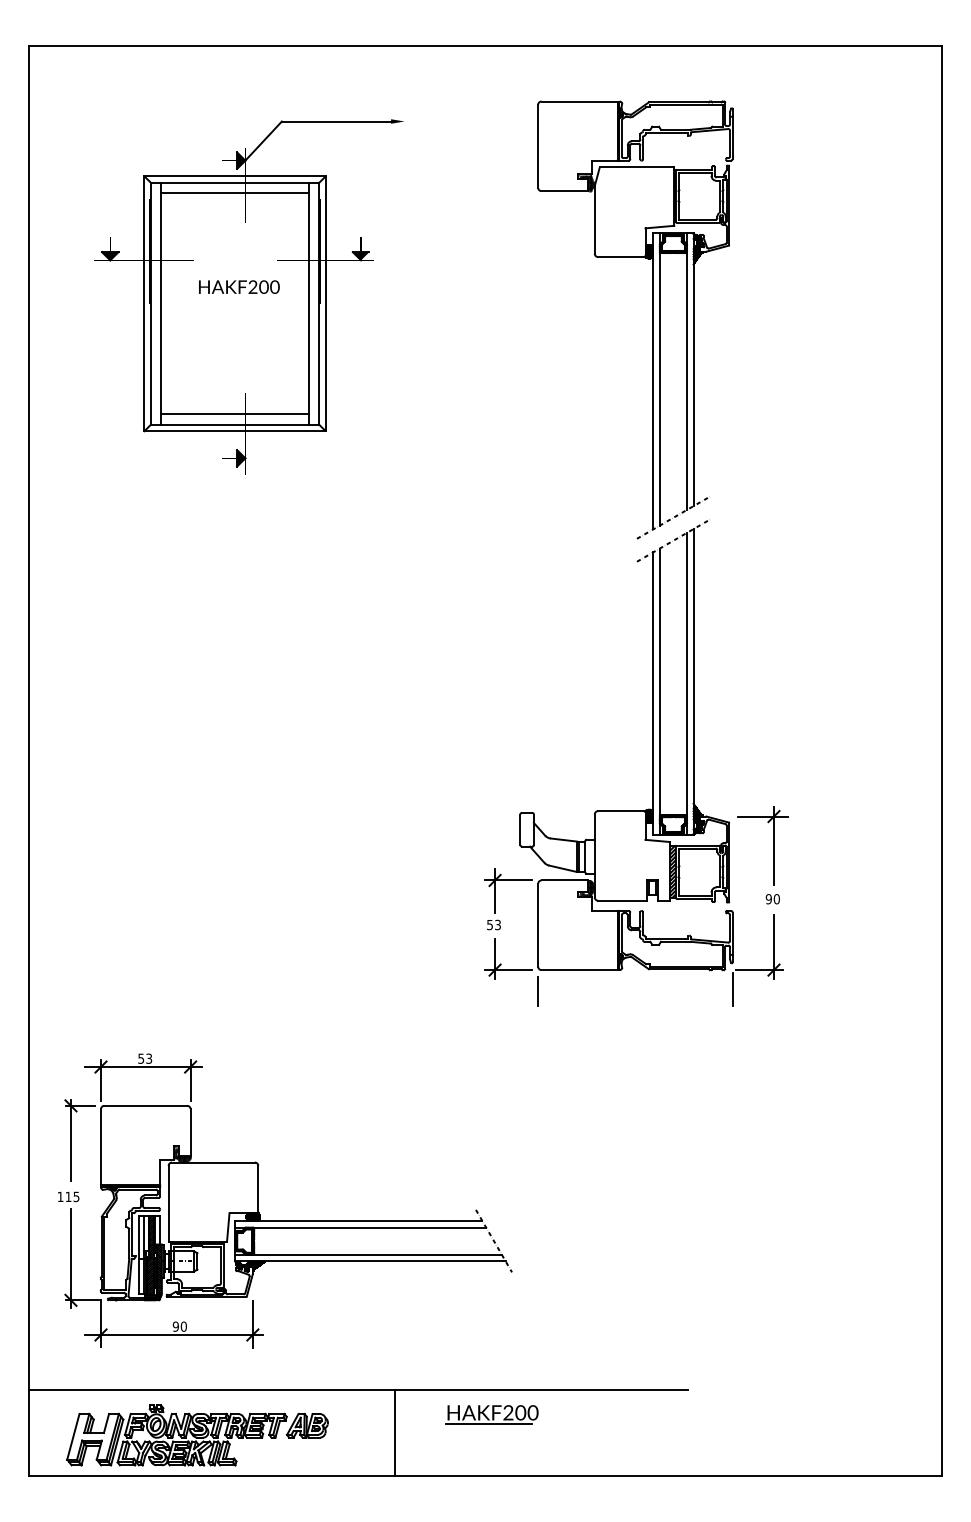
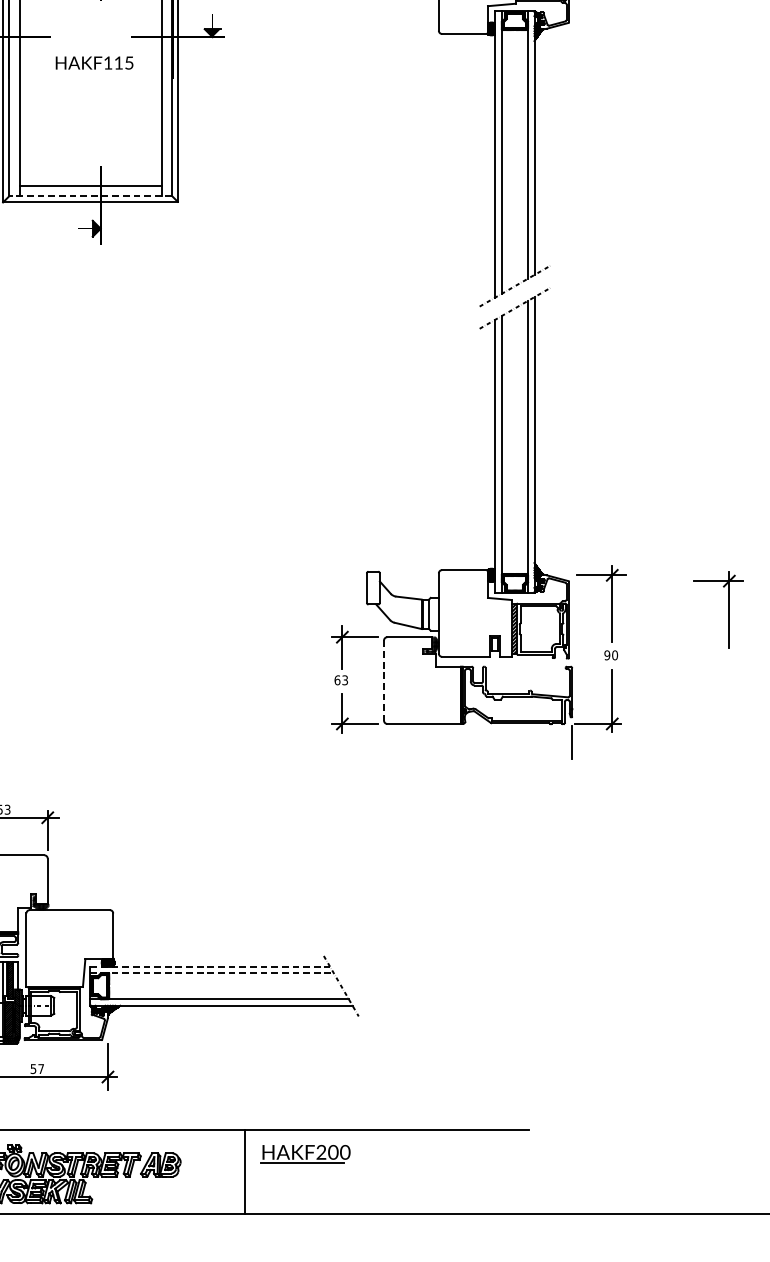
text: (263, 286) -> (118, 62), HAKF200 -> HAKF115
line: (234, 424) -> (90, 195), solid -> dashed
part: (894, 851) -> (728, 609), added
text: (490, 924) -> (337, 679), 53 -> 63
line: (538, 925) -> (384, 680), solid -> dashed
line: (538, 990) -> (384, 743), removed
line: (358, 1220) -> (210, 966), solid -> dashed
line: (360, 1227) -> (212, 973), solid -> dashed
text: (179, 1326) -> (36, 1068), 90 -> 57
part: (491, 1414) -> (305, 1154), moved

